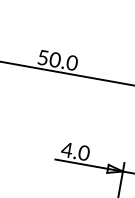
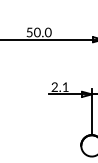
text: (76, 150) -> (60, 86), 4.0 -> 2.1

